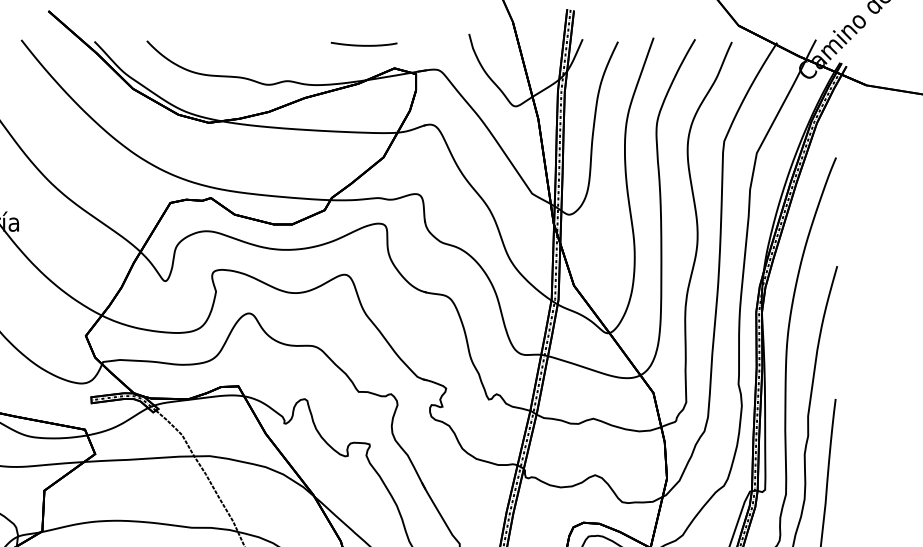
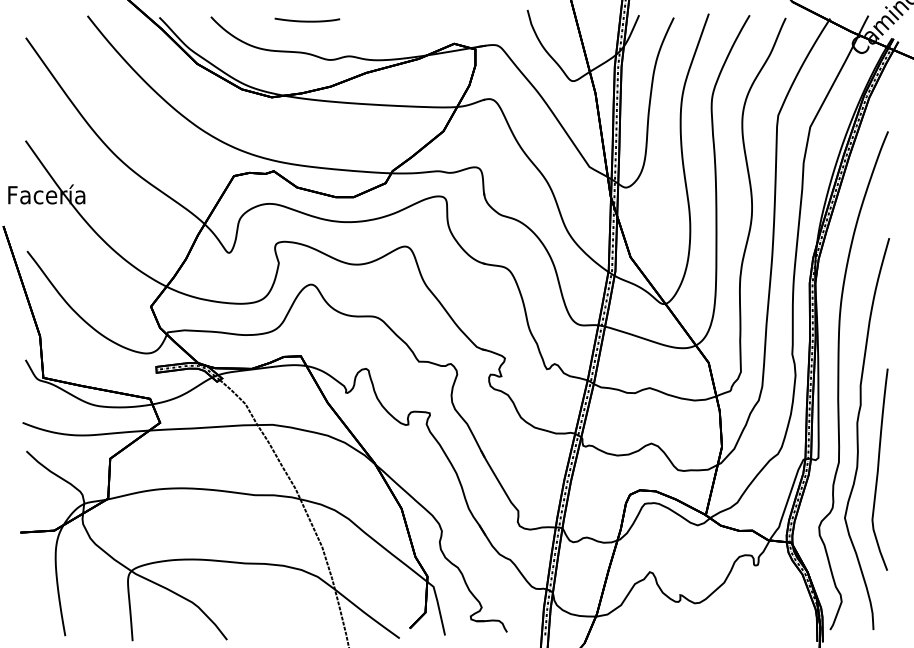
curve: (364, 44) -> (307, 20), moved

